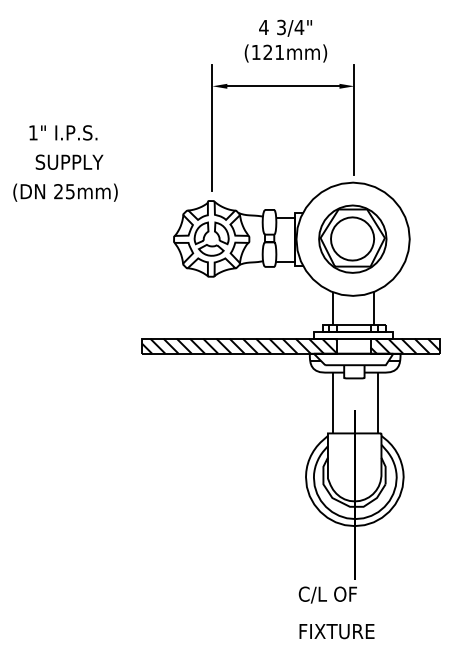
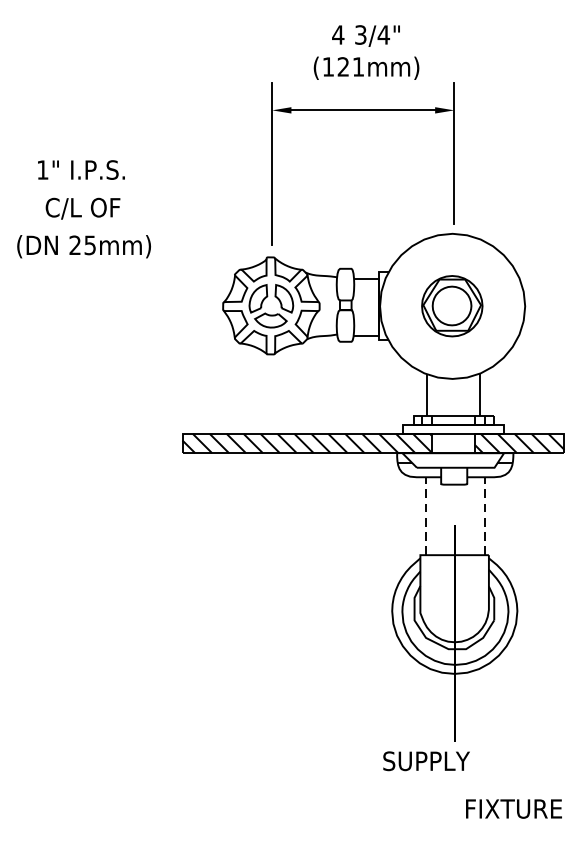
text: (69, 162) -> (89, 208), SUPPLY -> C/L OF
part: (352, 238) -> (451, 305), size x0.7
line: (332, 402) -> (426, 515), solid -> dashed
line: (378, 402) -> (485, 515), solid -> dashed
text: (332, 594) -> (426, 761), C/L OF -> SUPPLY
text: (336, 631) -> (513, 808), moved

